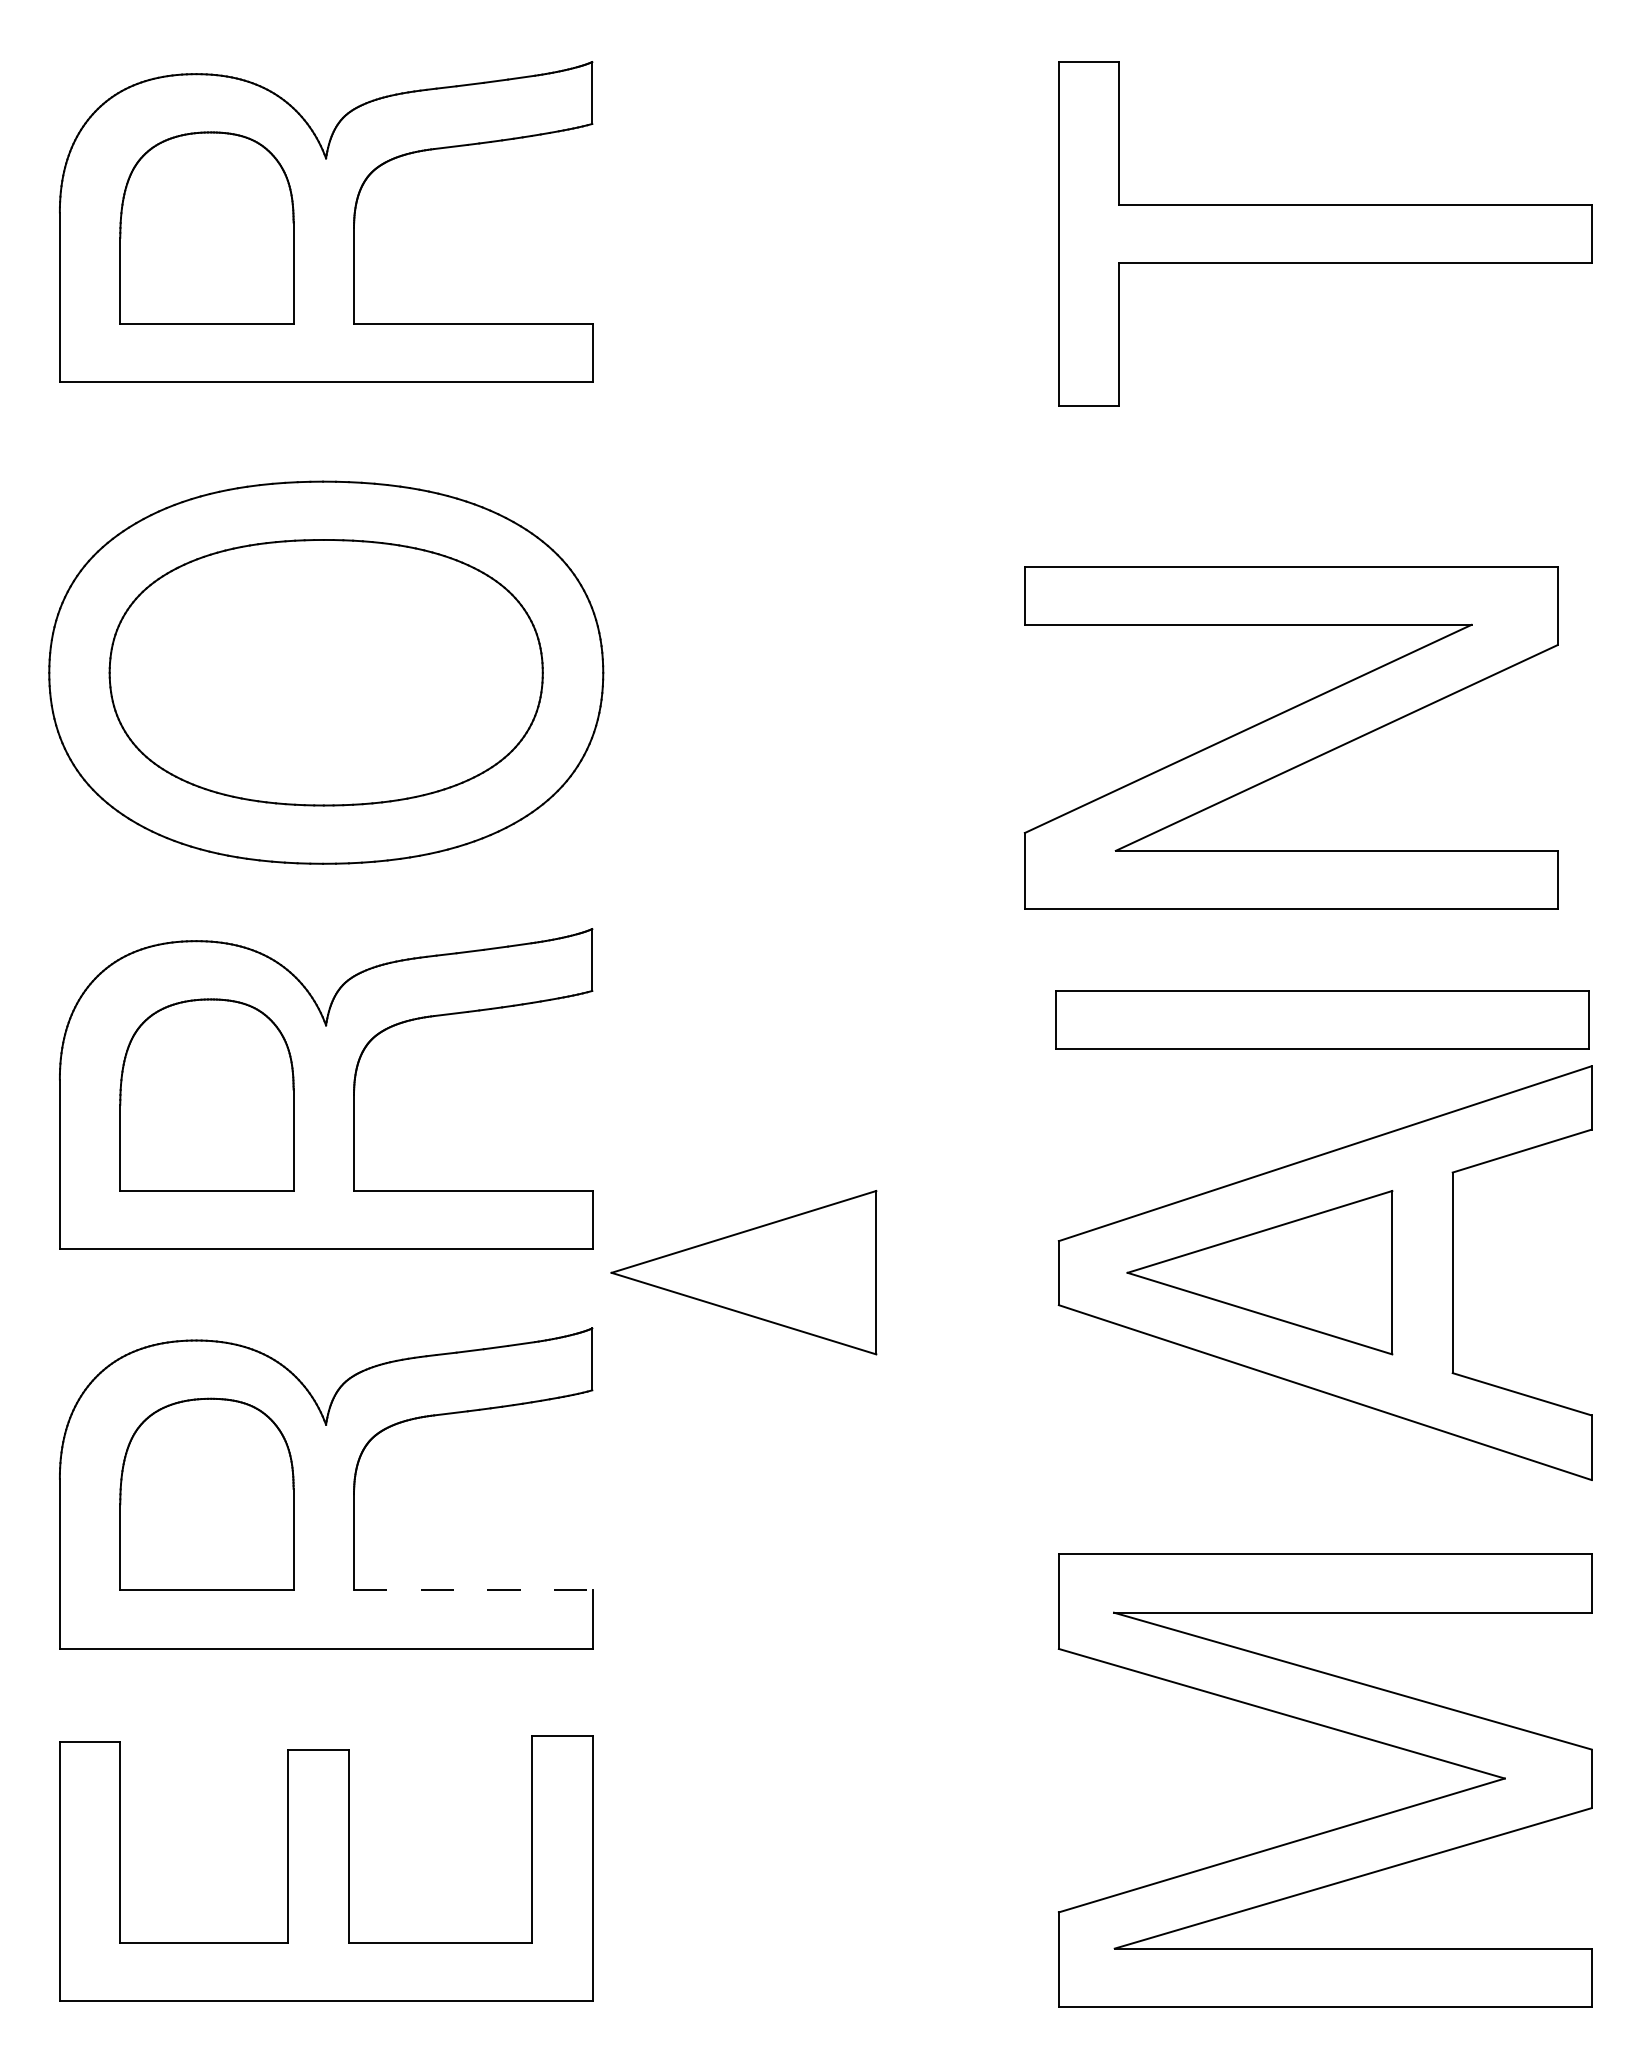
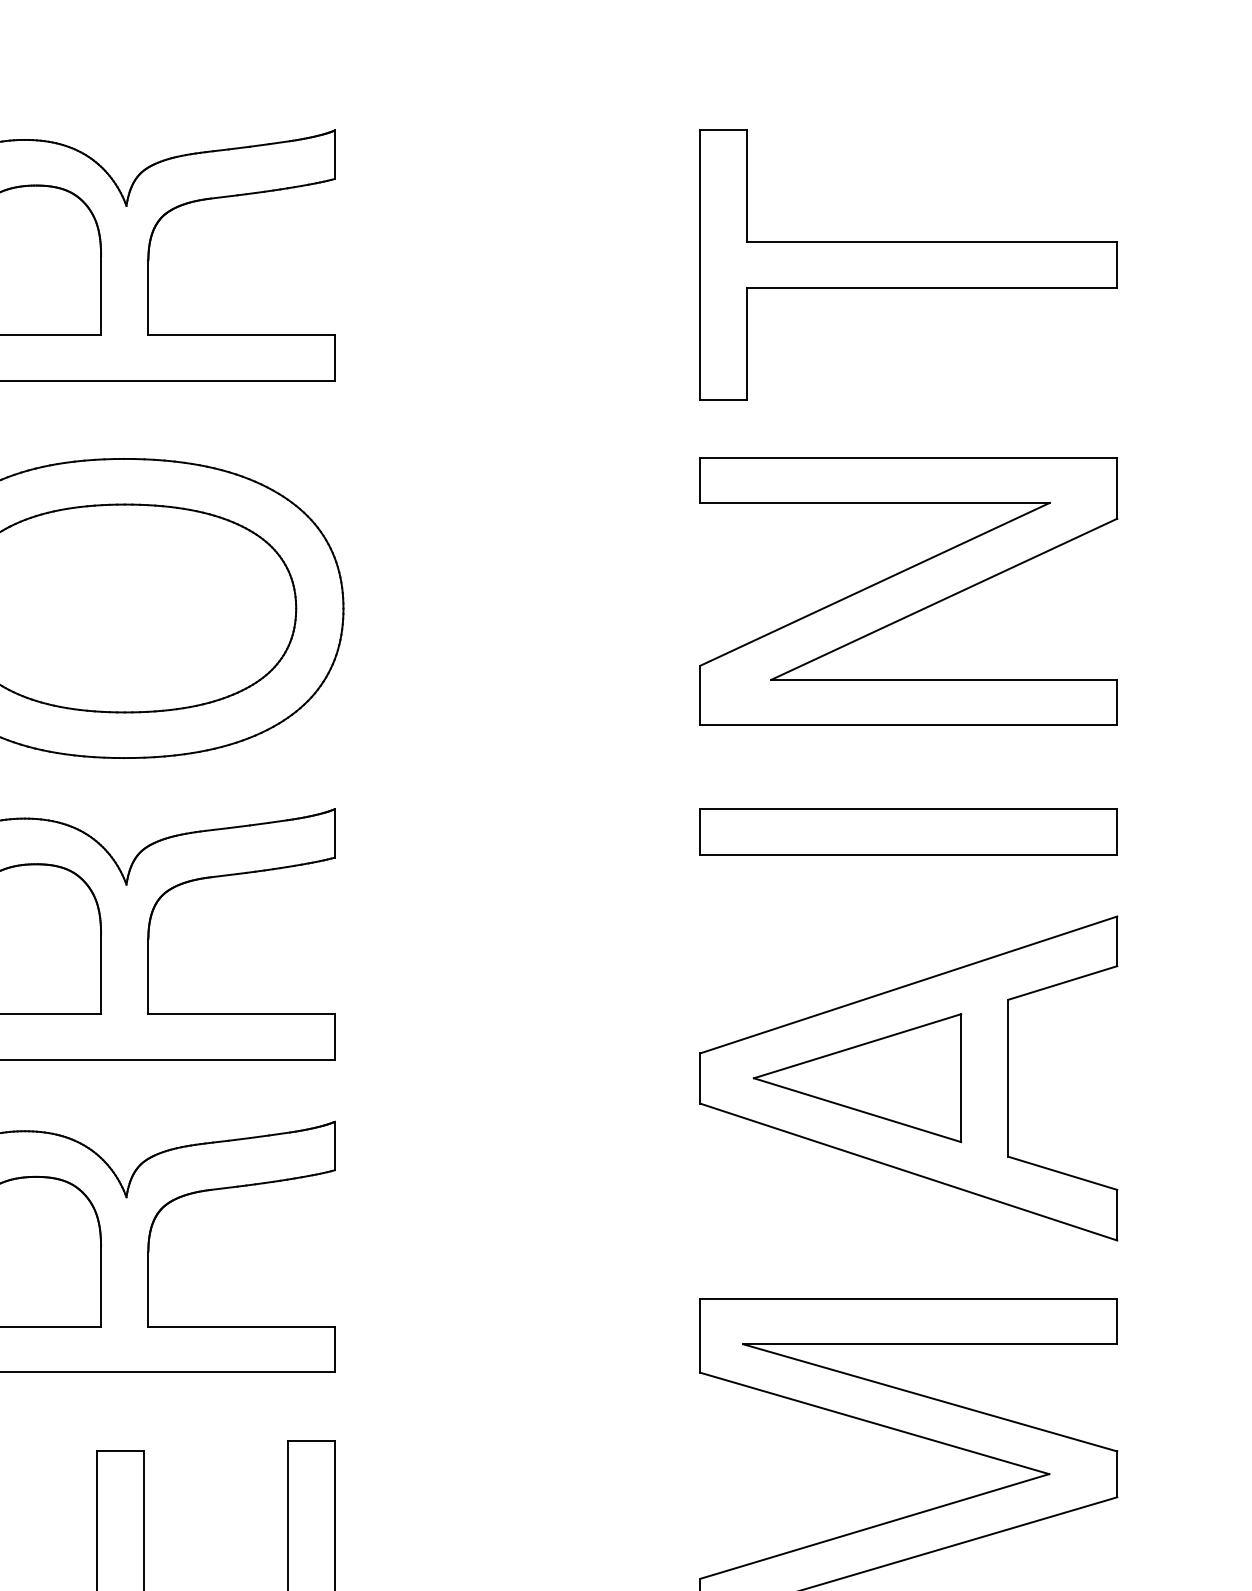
part: (1290, 737) -> (908, 591), moved
part: (1322, 1019) -> (908, 831), moved
part: (743, 1272) -> (453, 1078), removed
line: (473, 1590) -> (241, 1326), dashed -> solid

